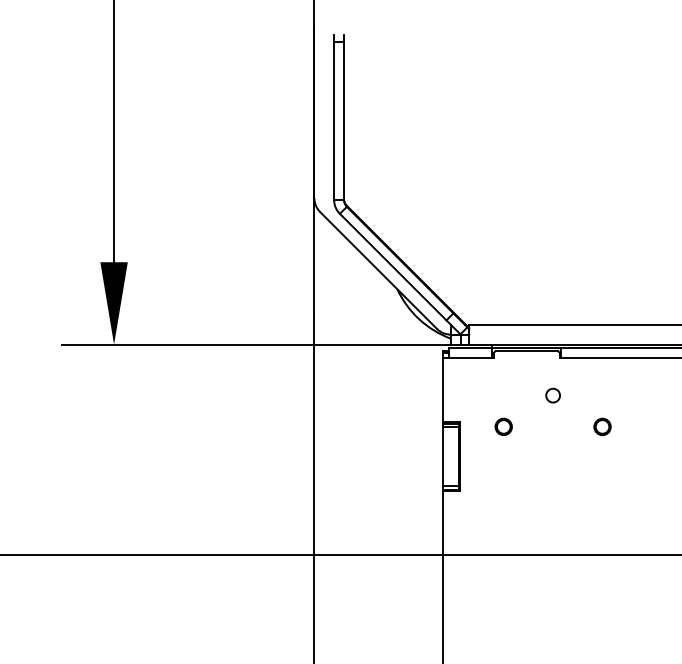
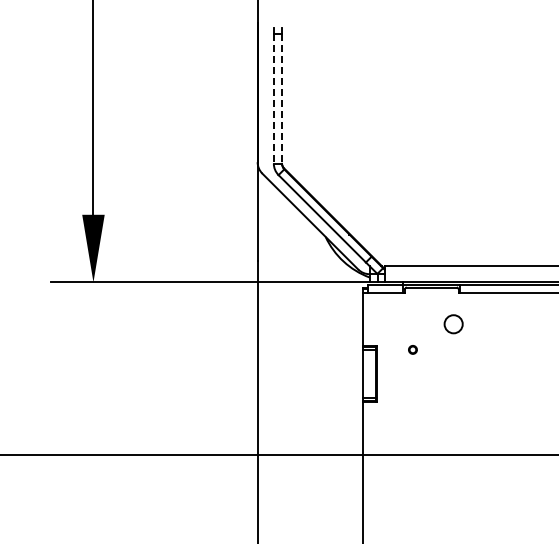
line: (333, 120) -> (273, 98), solid -> dashed
line: (343, 120) -> (281, 98), solid -> dashed
circle: (552, 394) -> (452, 323), size x1.6
circle: (503, 426) -> (412, 349), size x0.6
circle: (602, 426) -> (493, 349), removed

